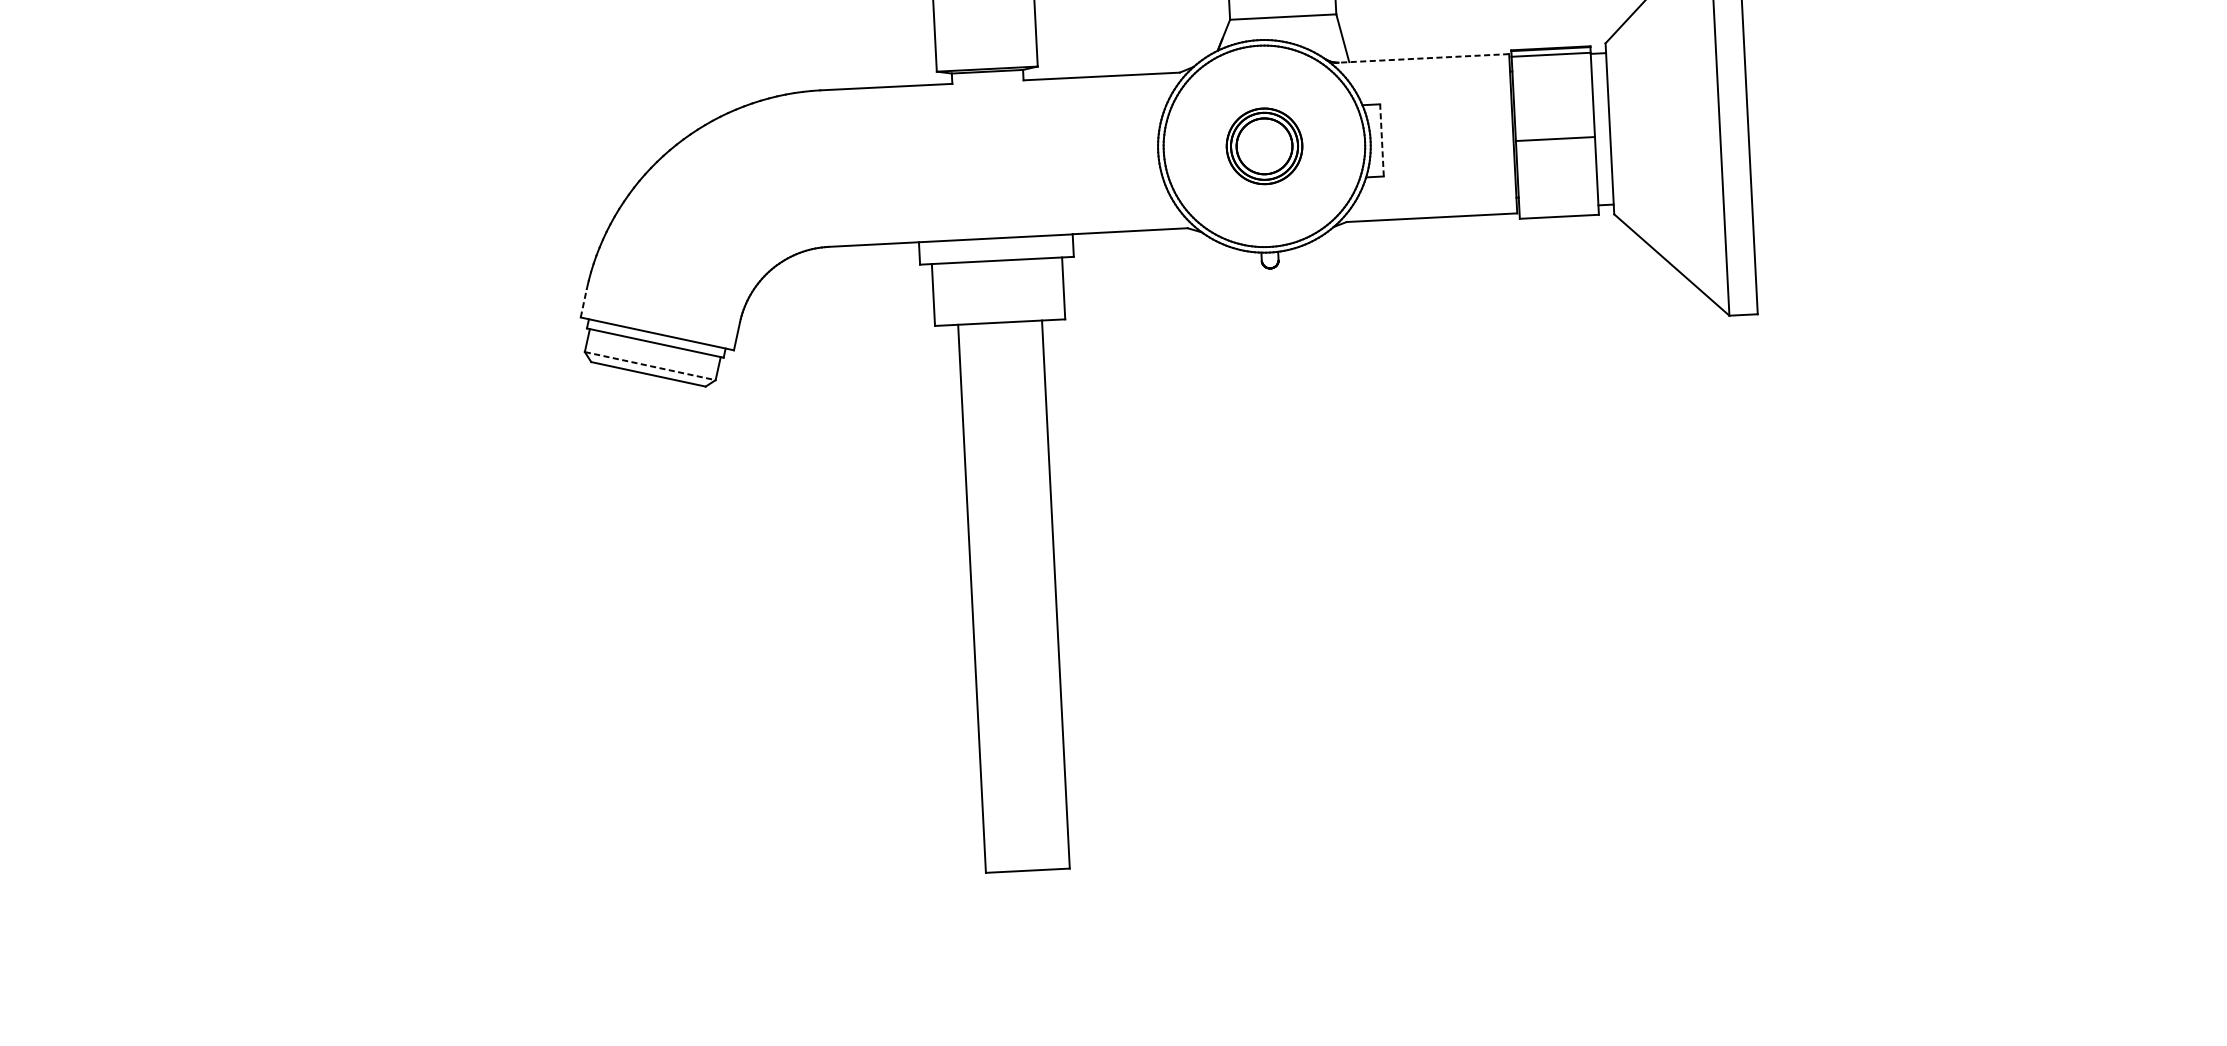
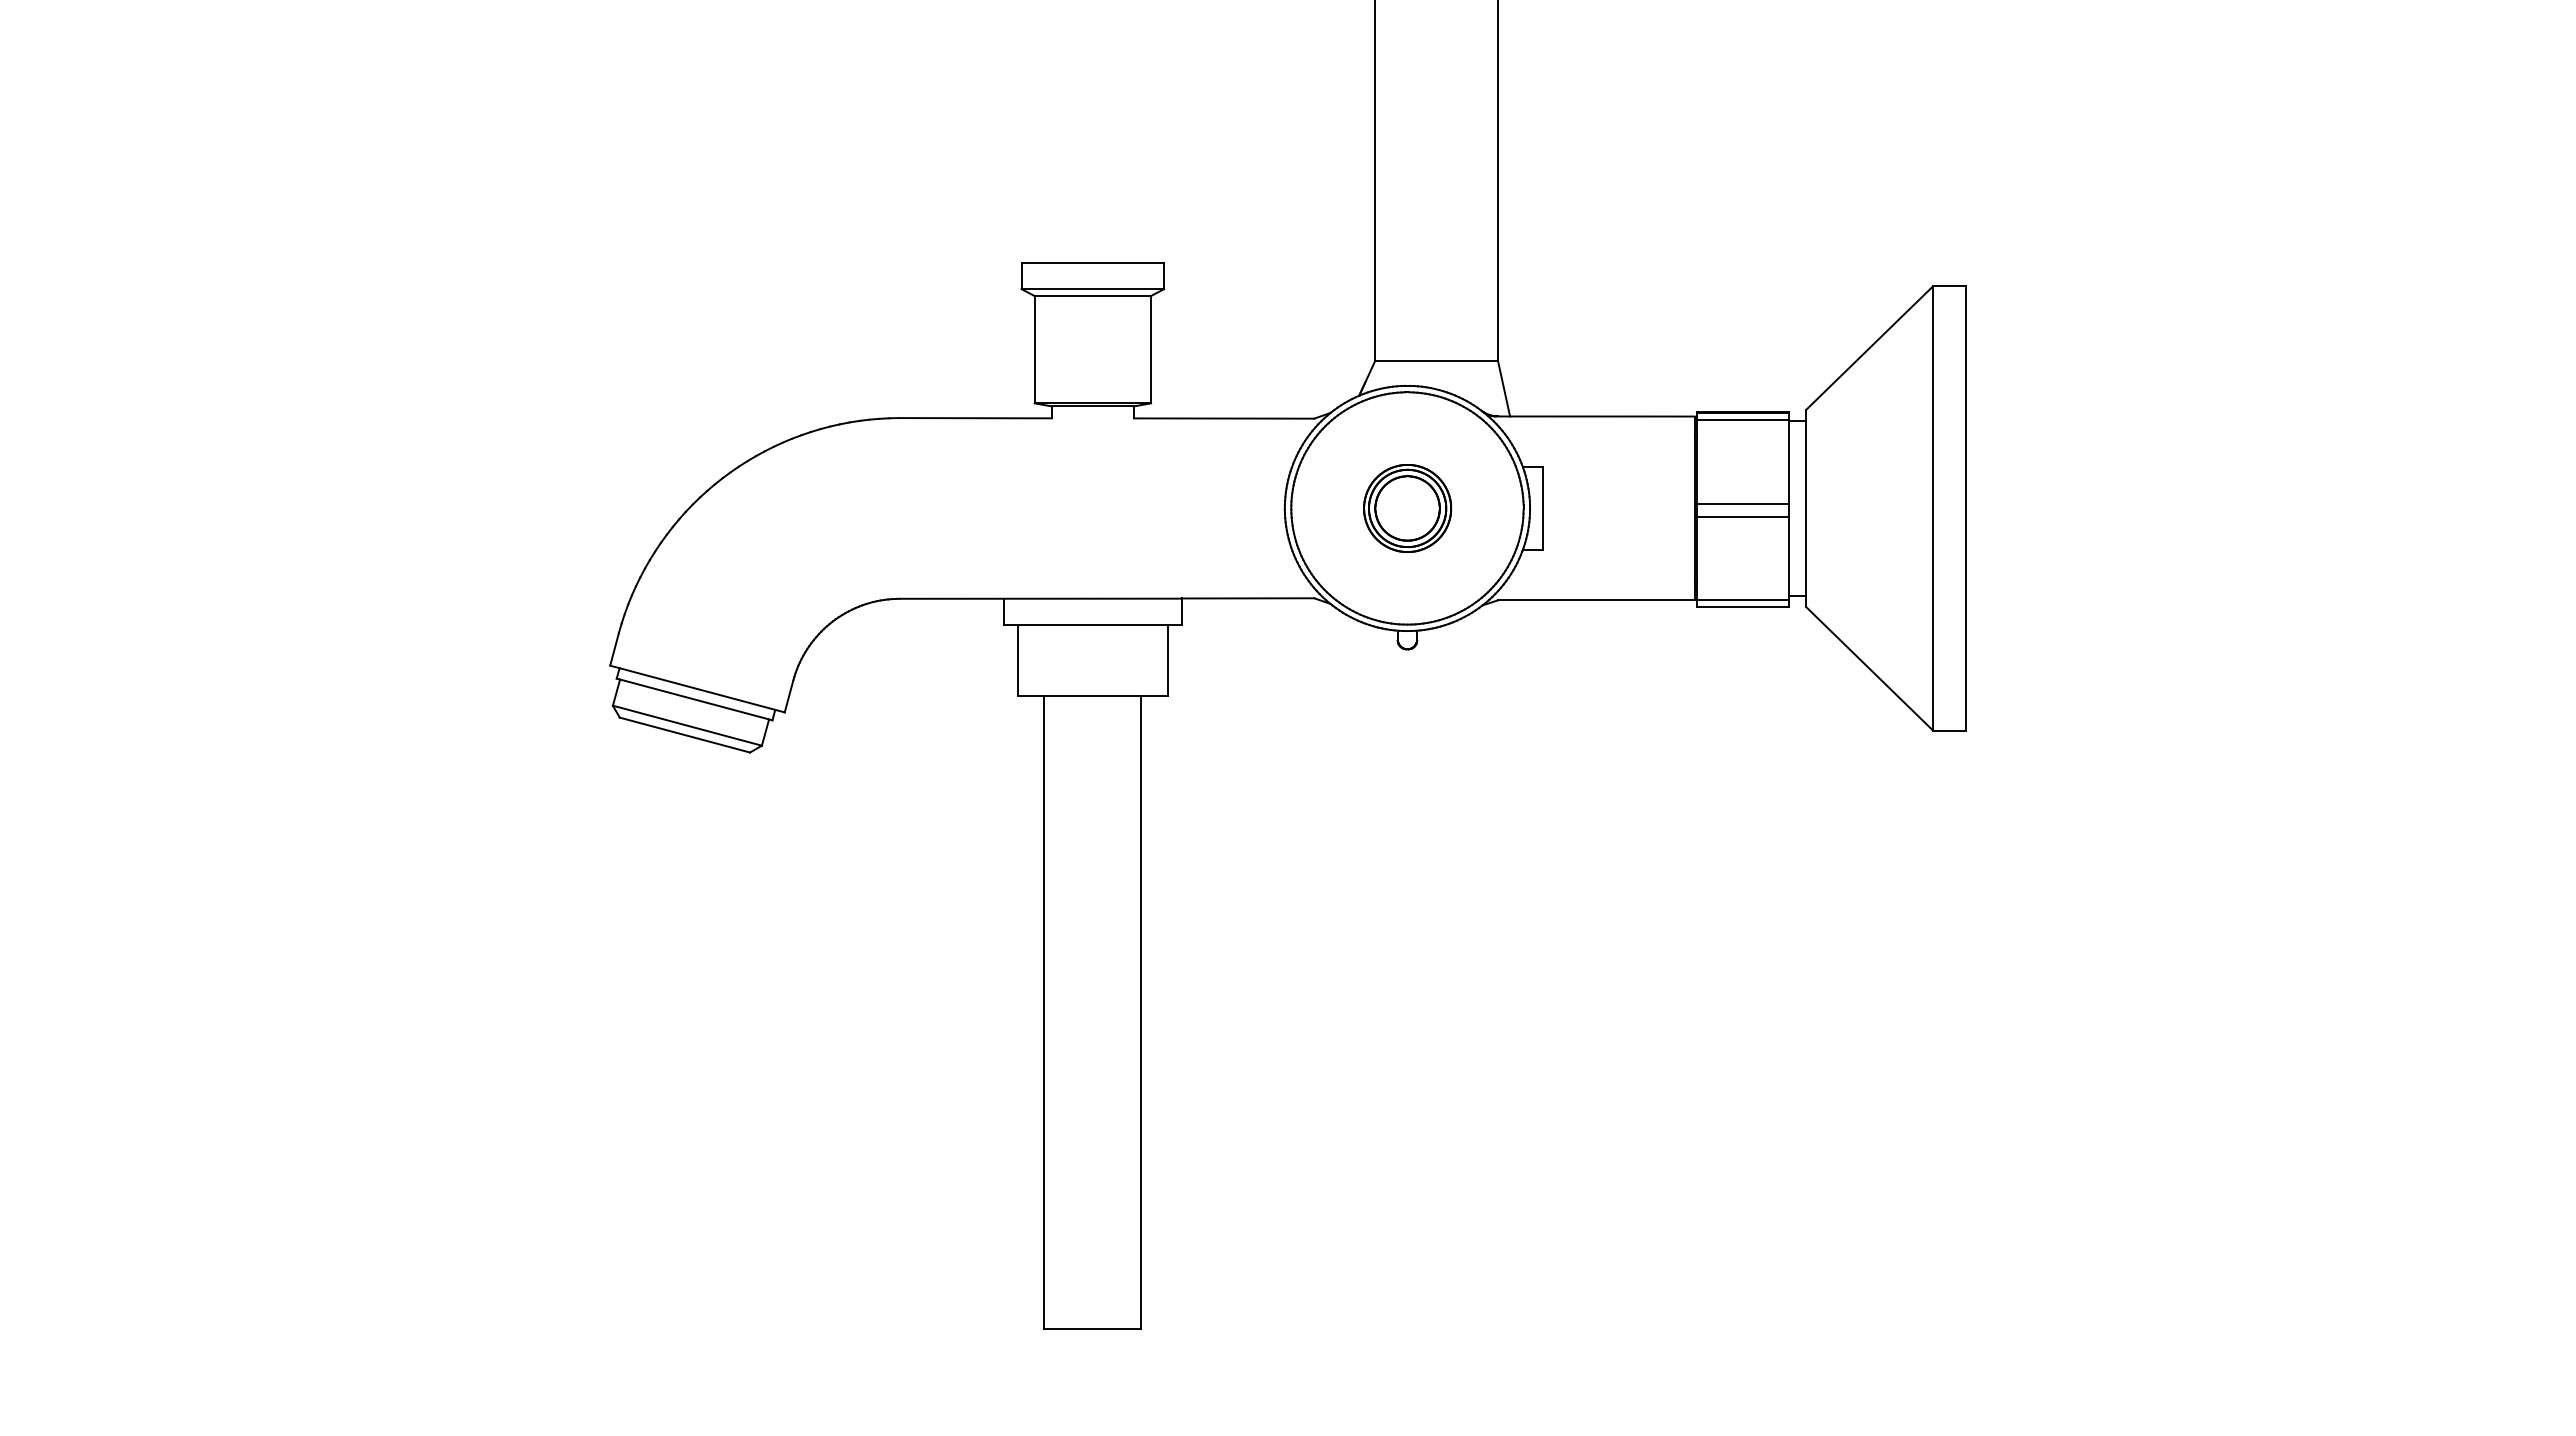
line: (1423, 58) -> (1595, 416), dashed -> solid
line: (1554, 128) -> (1742, 504), added
line: (1382, 140) -> (1543, 508), dashed -> solid
line: (1558, 211) -> (1742, 600), added
line: (583, 303) -> (614, 649), dashed -> solid
line: (650, 365) -> (687, 725), dashed -> solid

